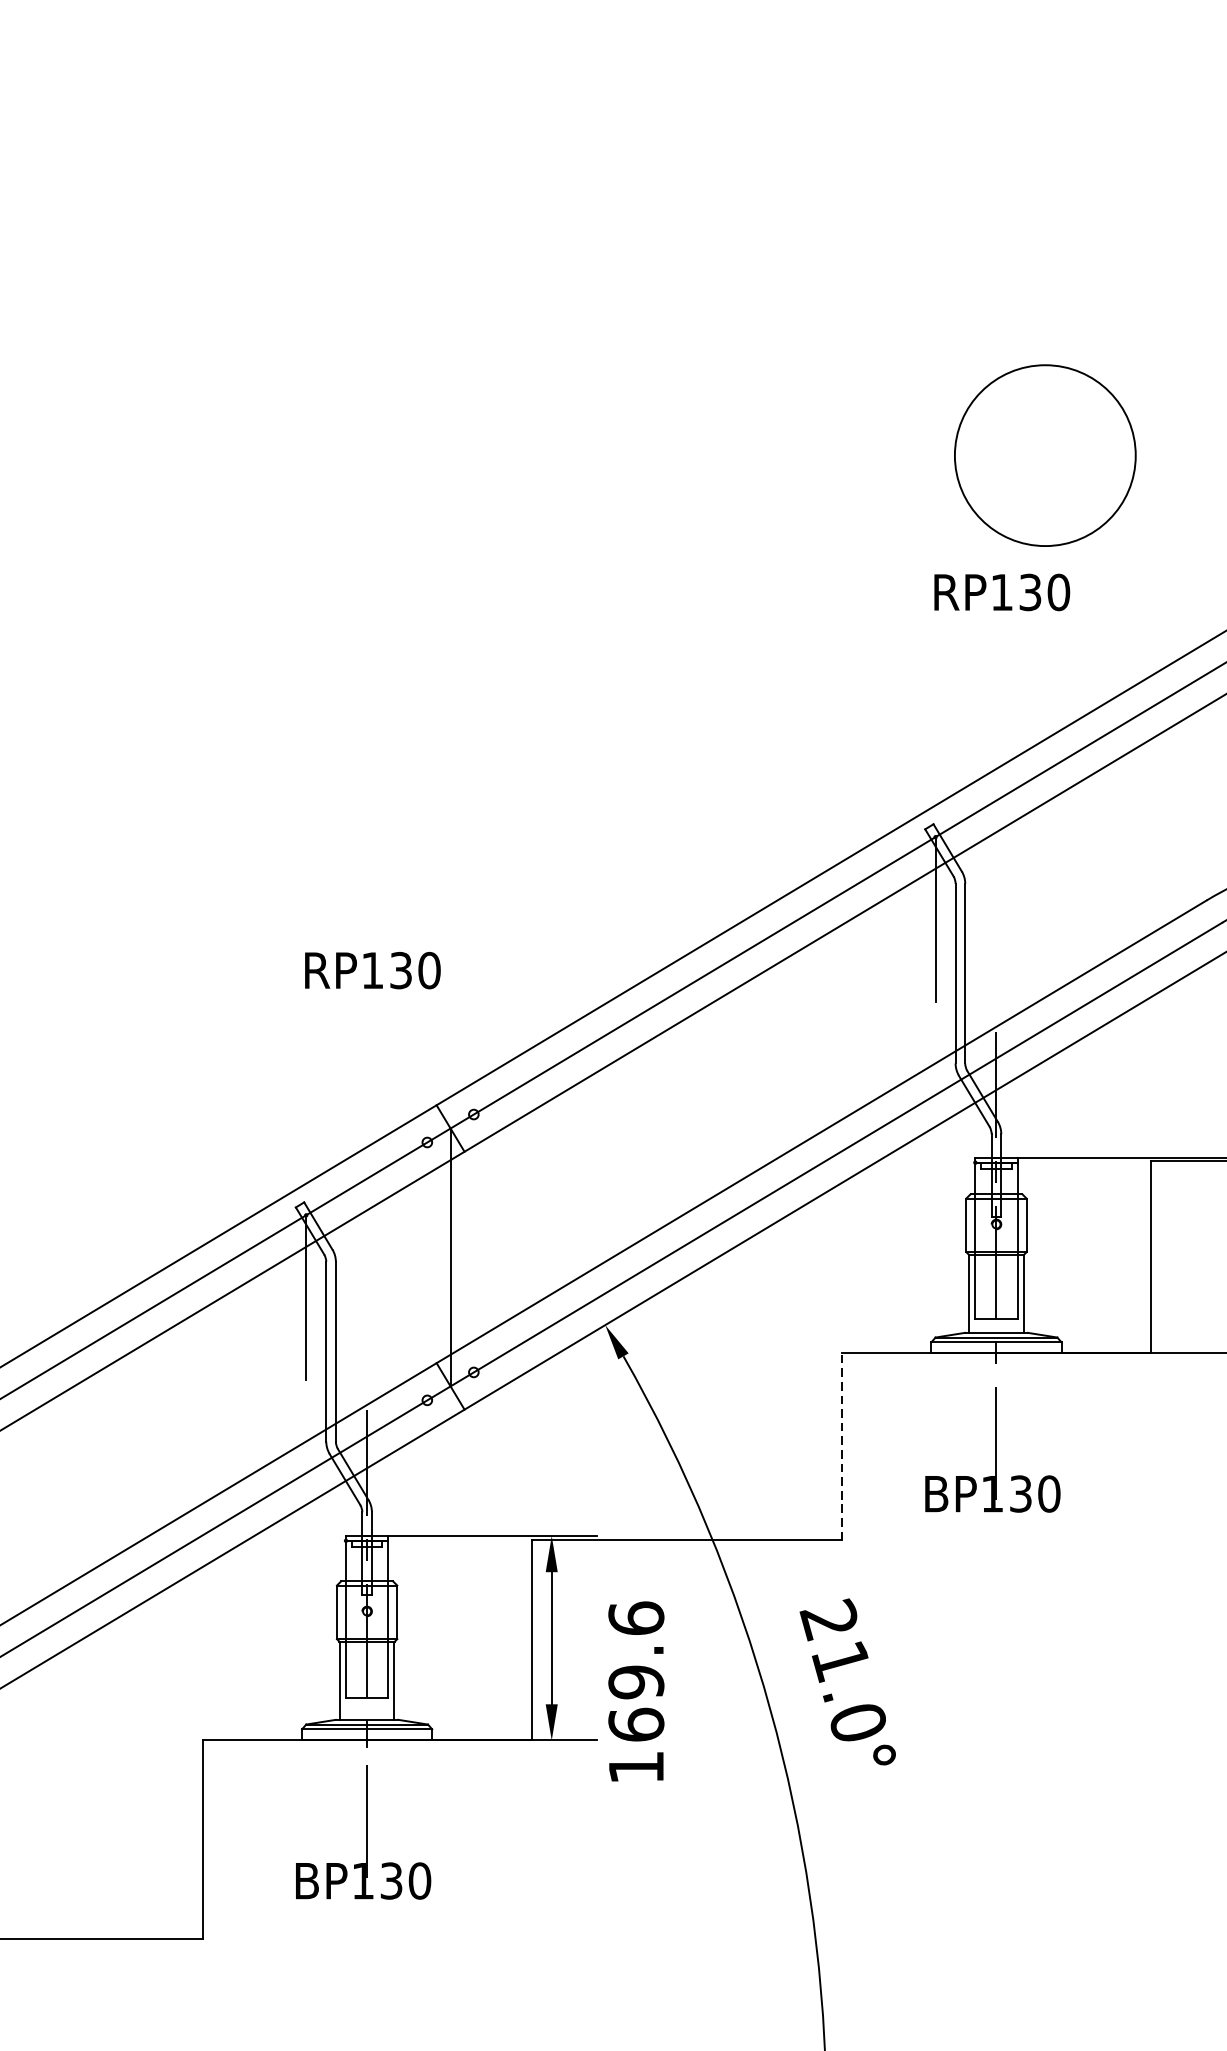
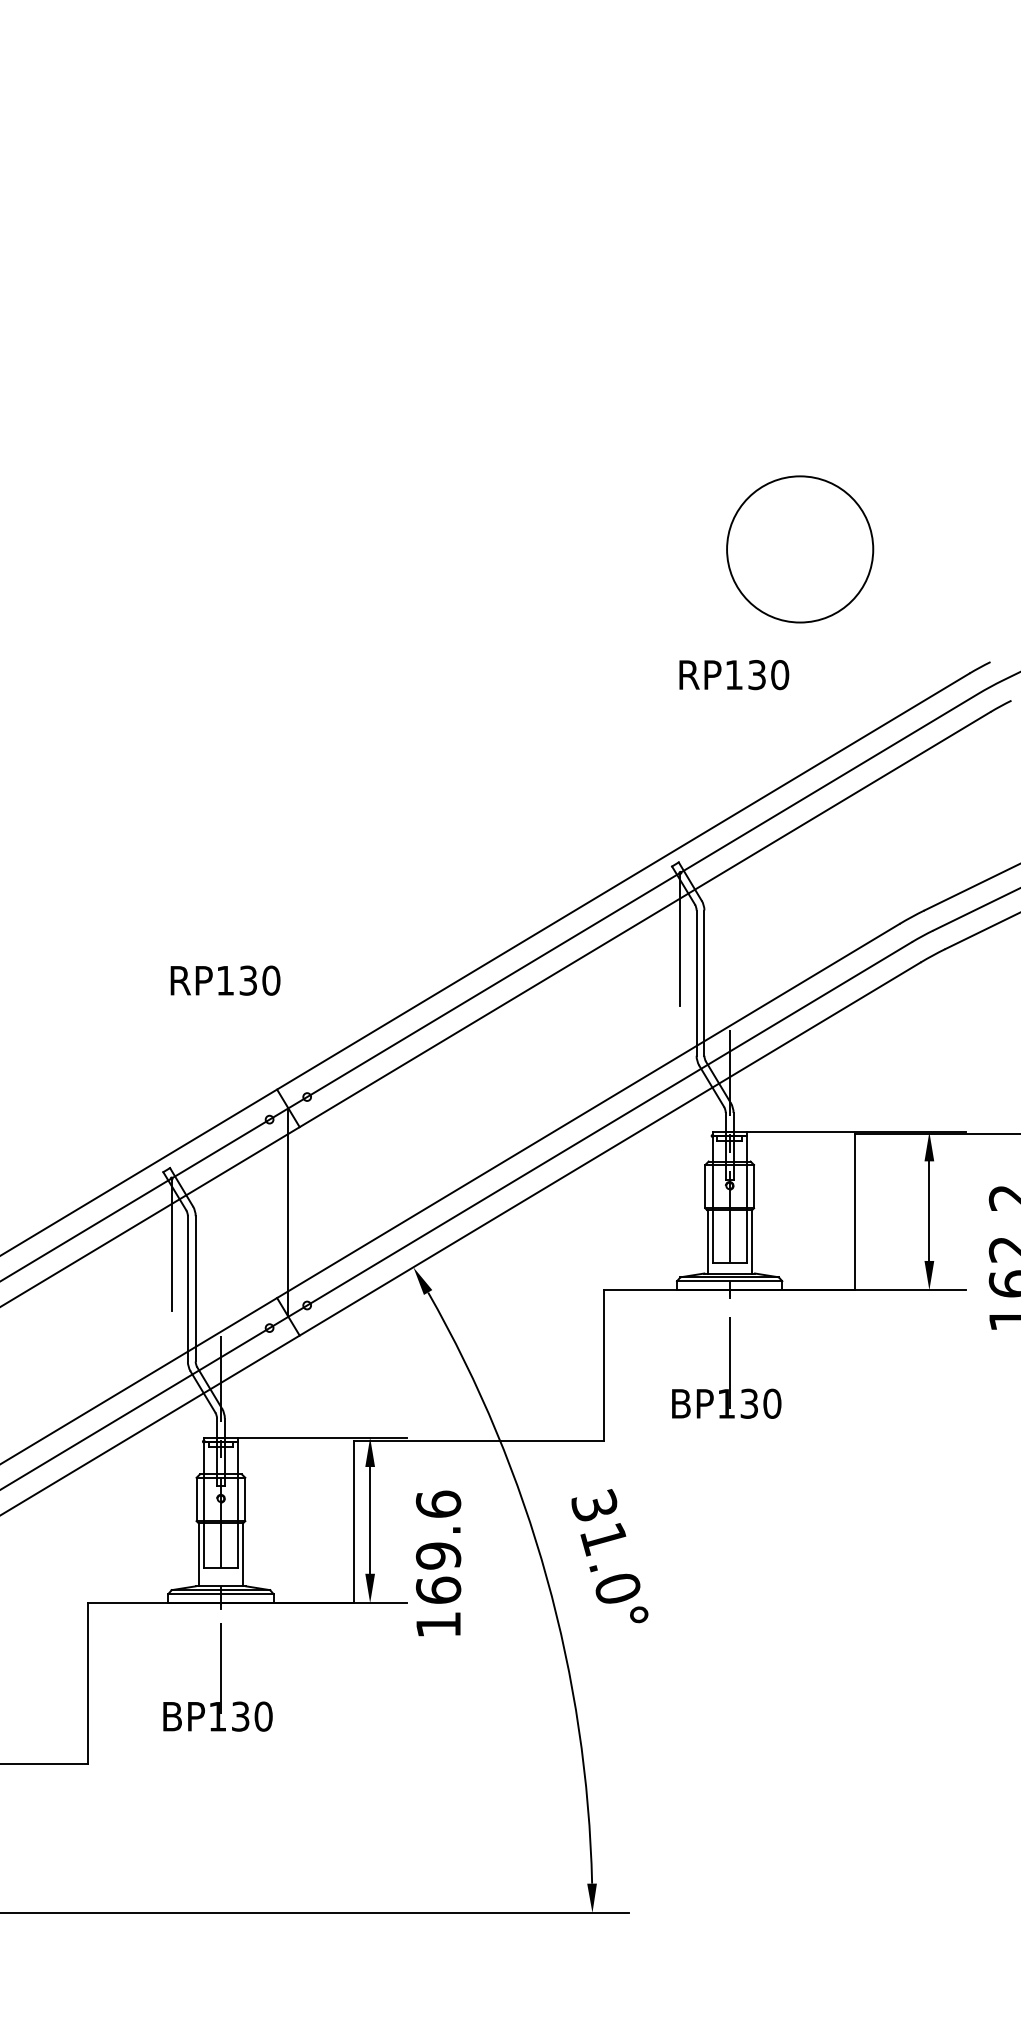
circle: (1045, 455) -> (800, 549), moved
line: (841, 1446) -> (604, 1365), dashed -> solid
text: (828, 1619) -> (593, 1505), 21.0° -> 31.0°

